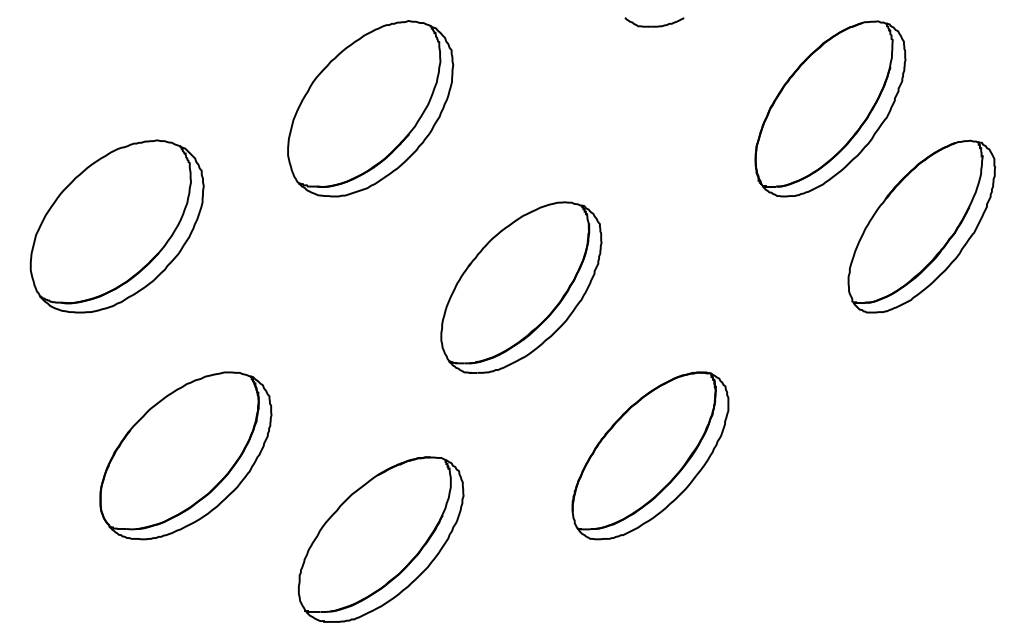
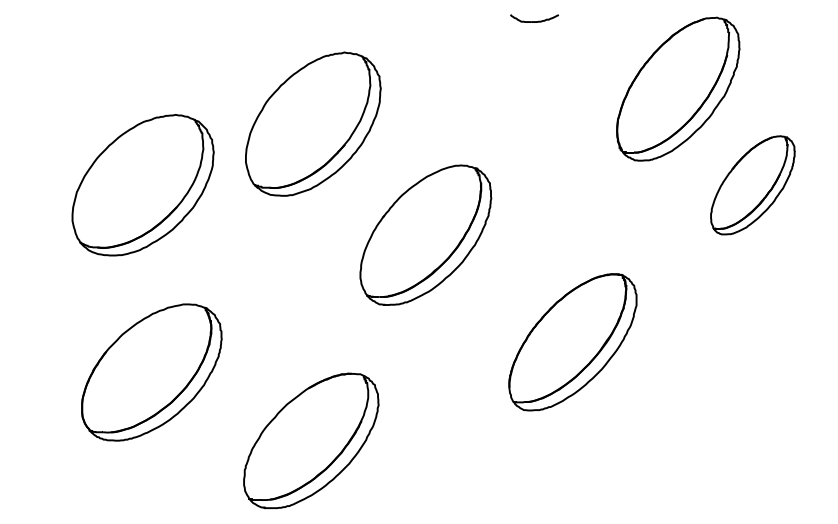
part: (370, 108) -> (313, 123), moved
part: (116, 226) -> (142, 185), moved
part: (921, 226) -> (752, 185), size x0.7
part: (650, 455) -> (572, 342), moved

